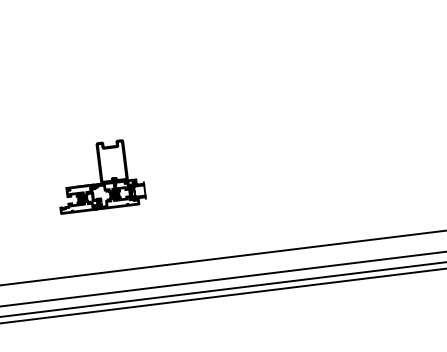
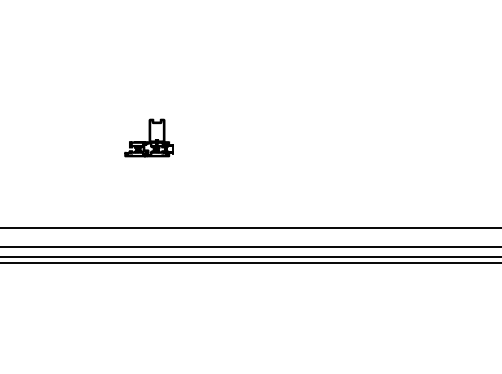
part: (98, 175) -> (148, 137), size x0.6

